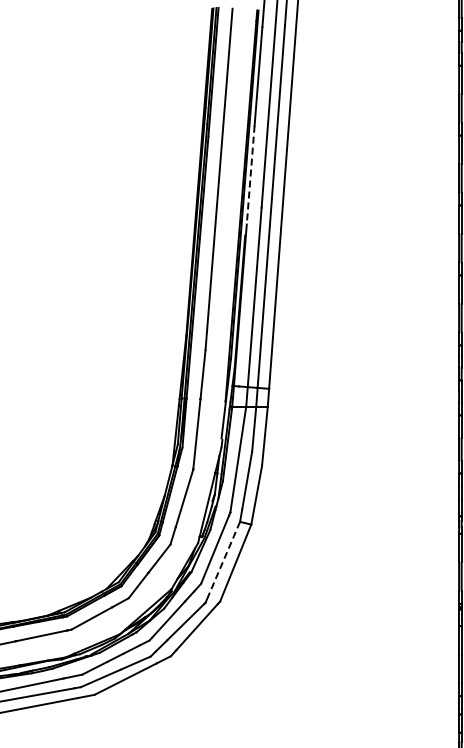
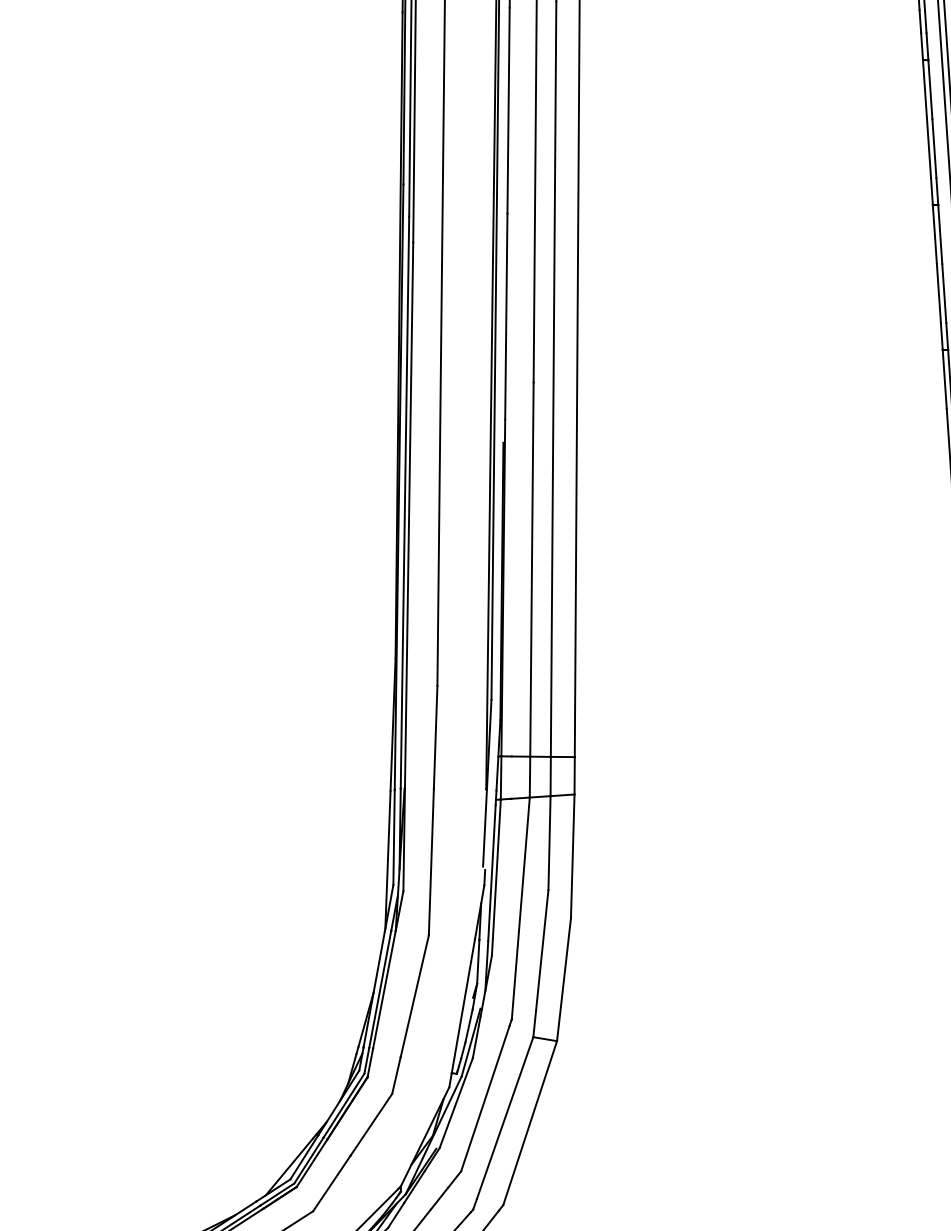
line: (250, 175) -> (505, 317), dashed -> solid
line: (223, 560) -> (504, 1119), dashed -> solid

